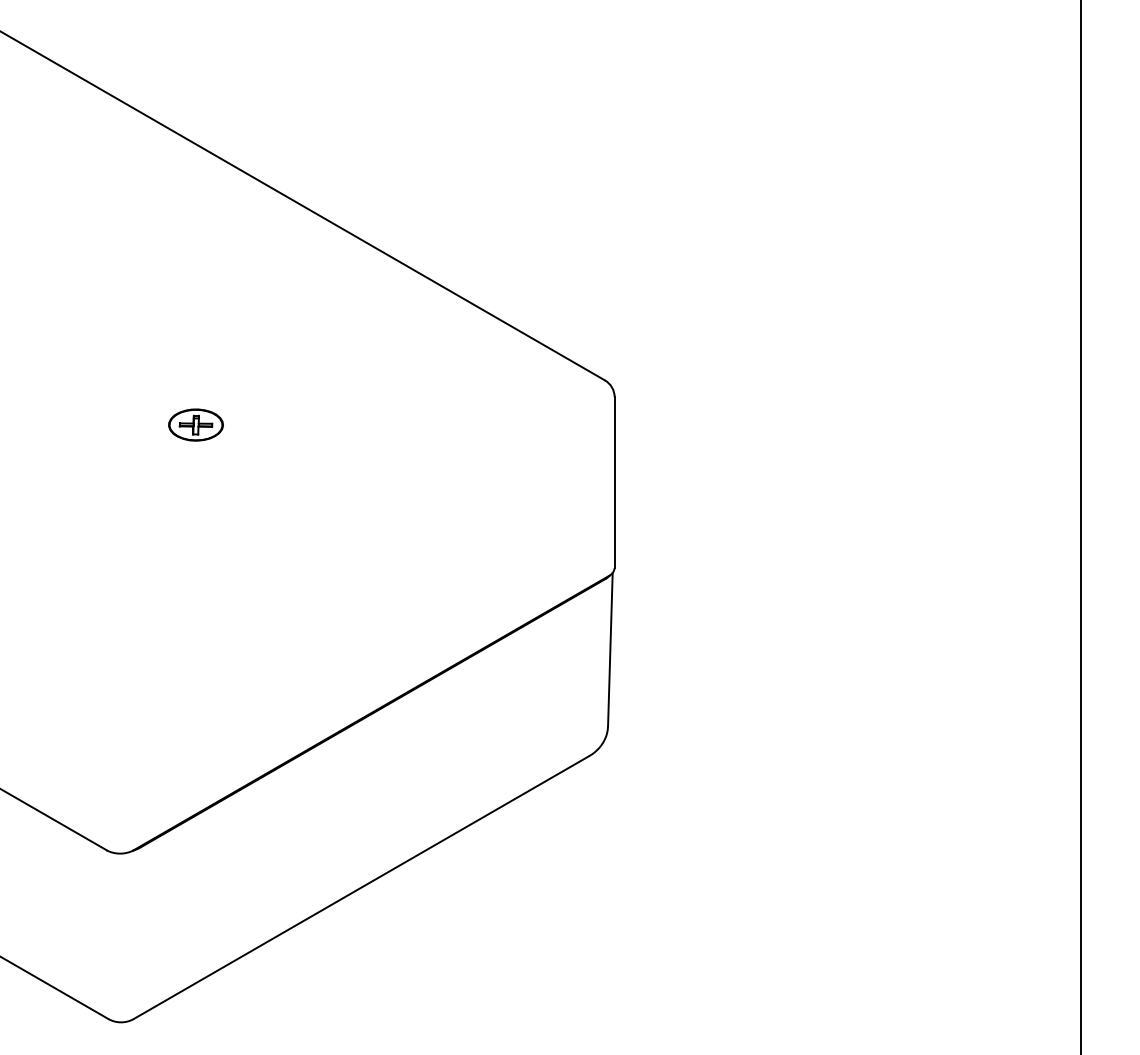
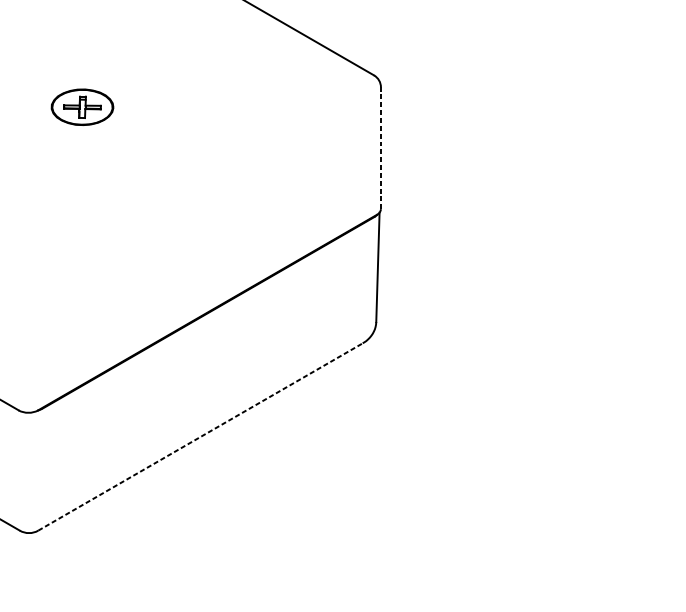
part: (195, 424) -> (82, 106), size x1.6
line: (614, 482) -> (380, 148), solid -> dashed
line: (361, 887) -> (200, 436), solid -> dashed

